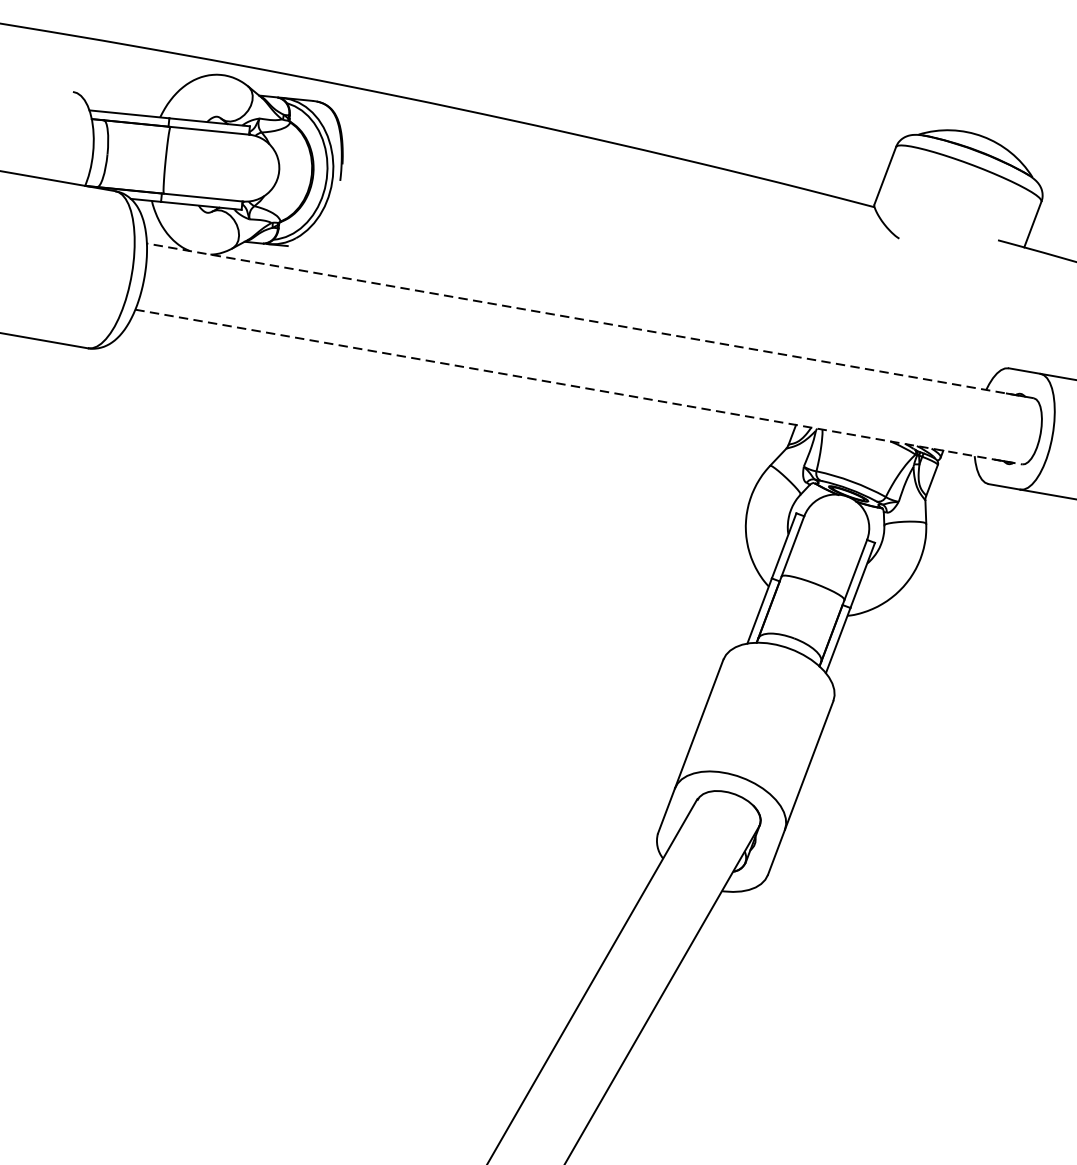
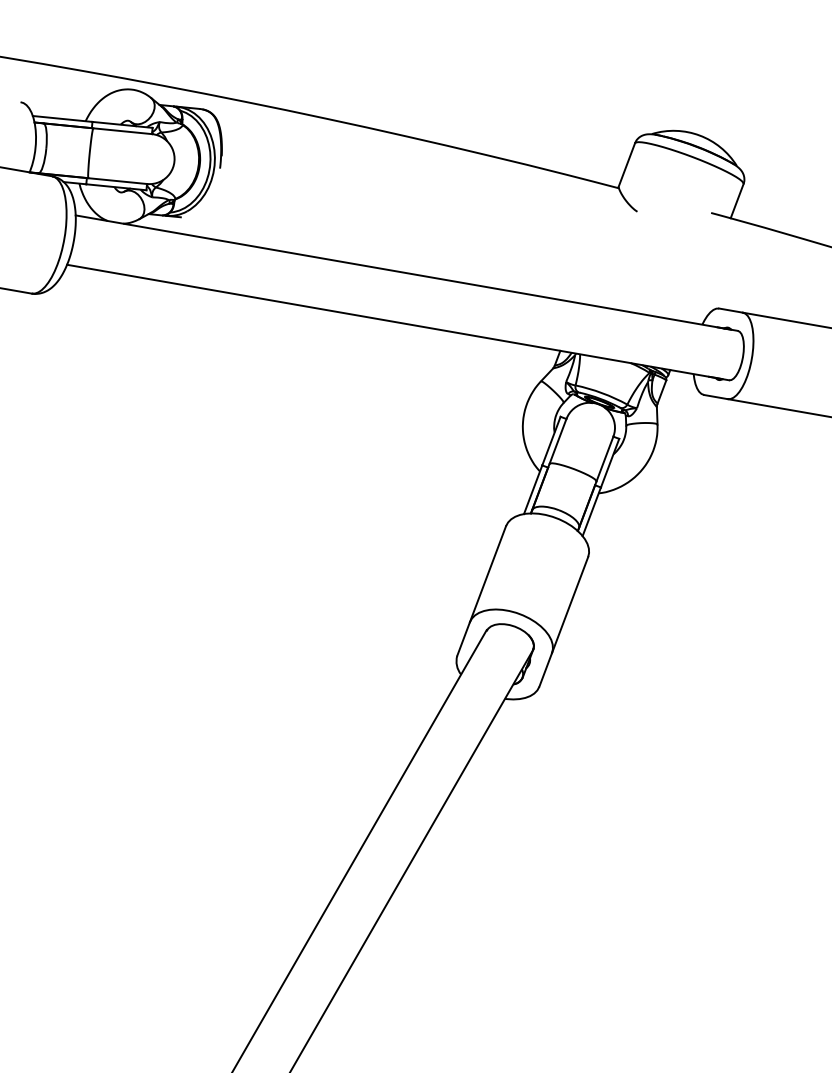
line: (589, 321) -> (406, 273), dashed -> solid
line: (579, 386) -> (398, 322), dashed -> solid

